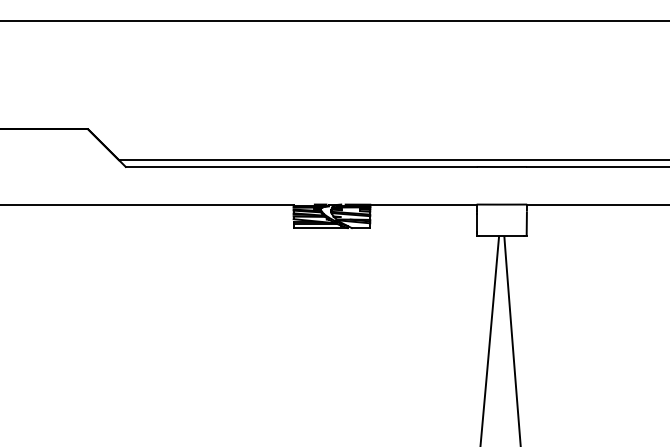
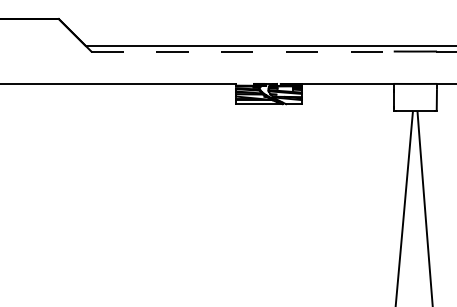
line: (301, 166) -> (242, 51), solid -> dashed

